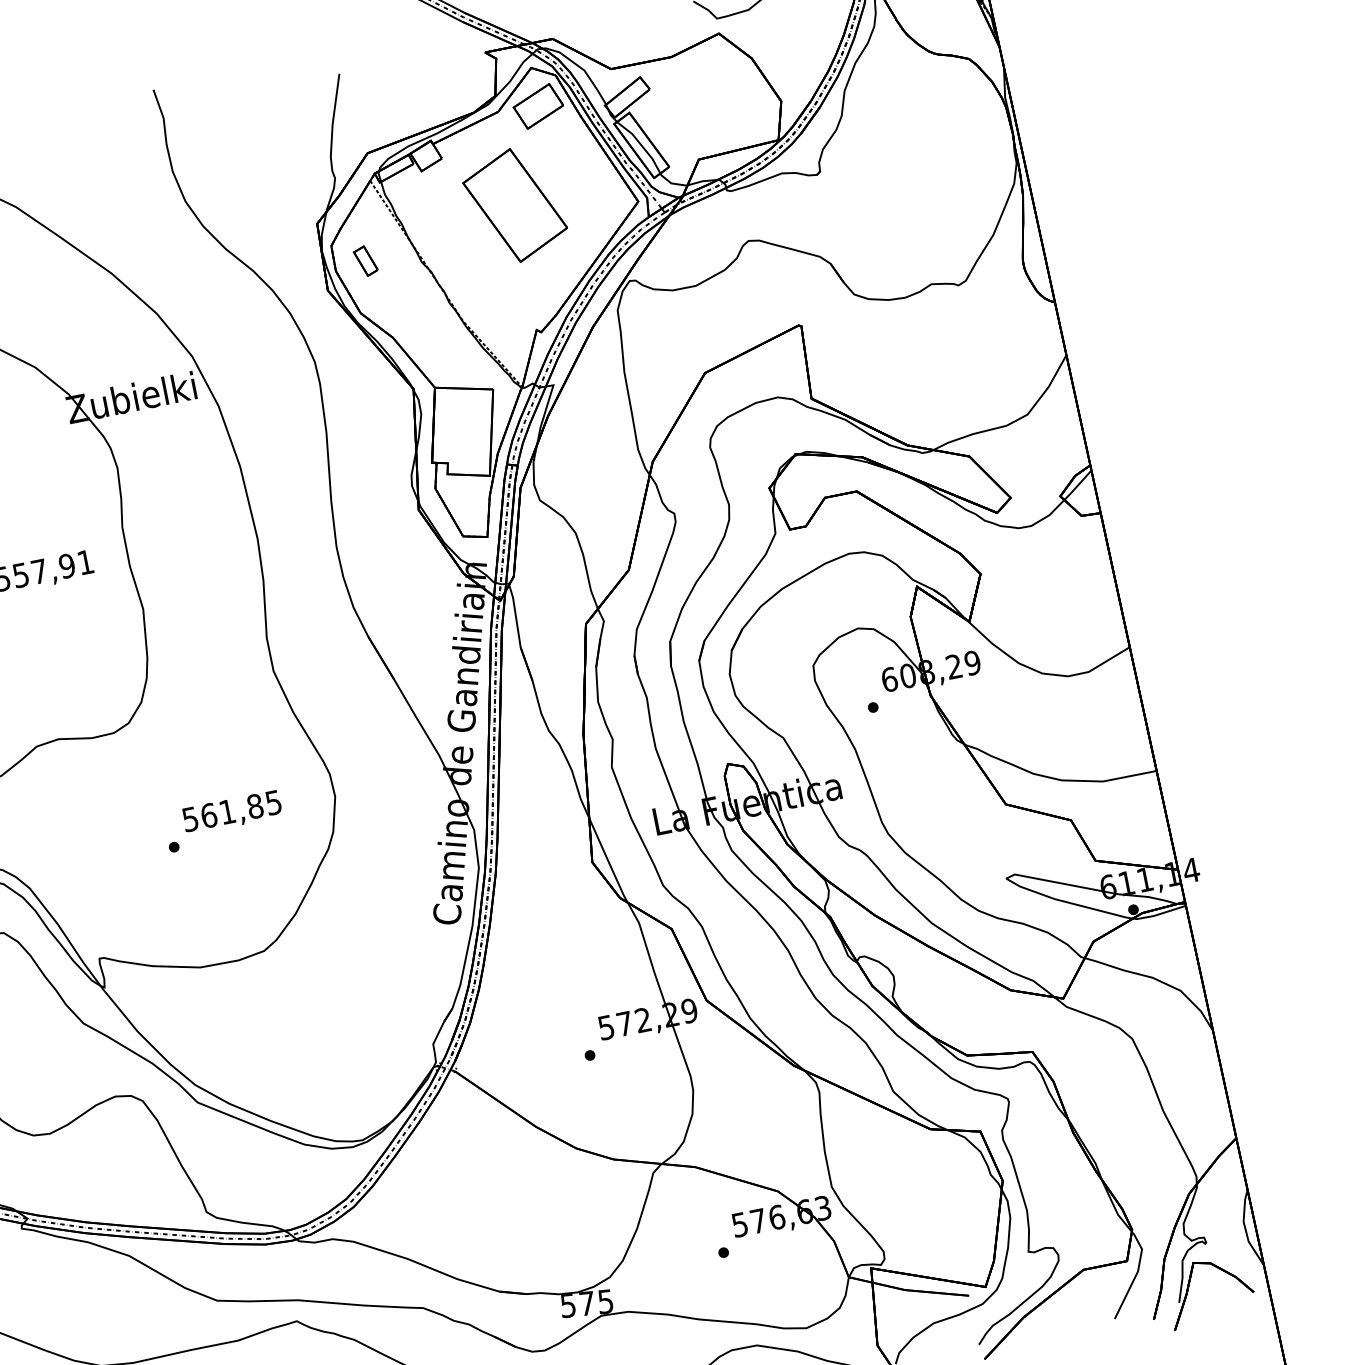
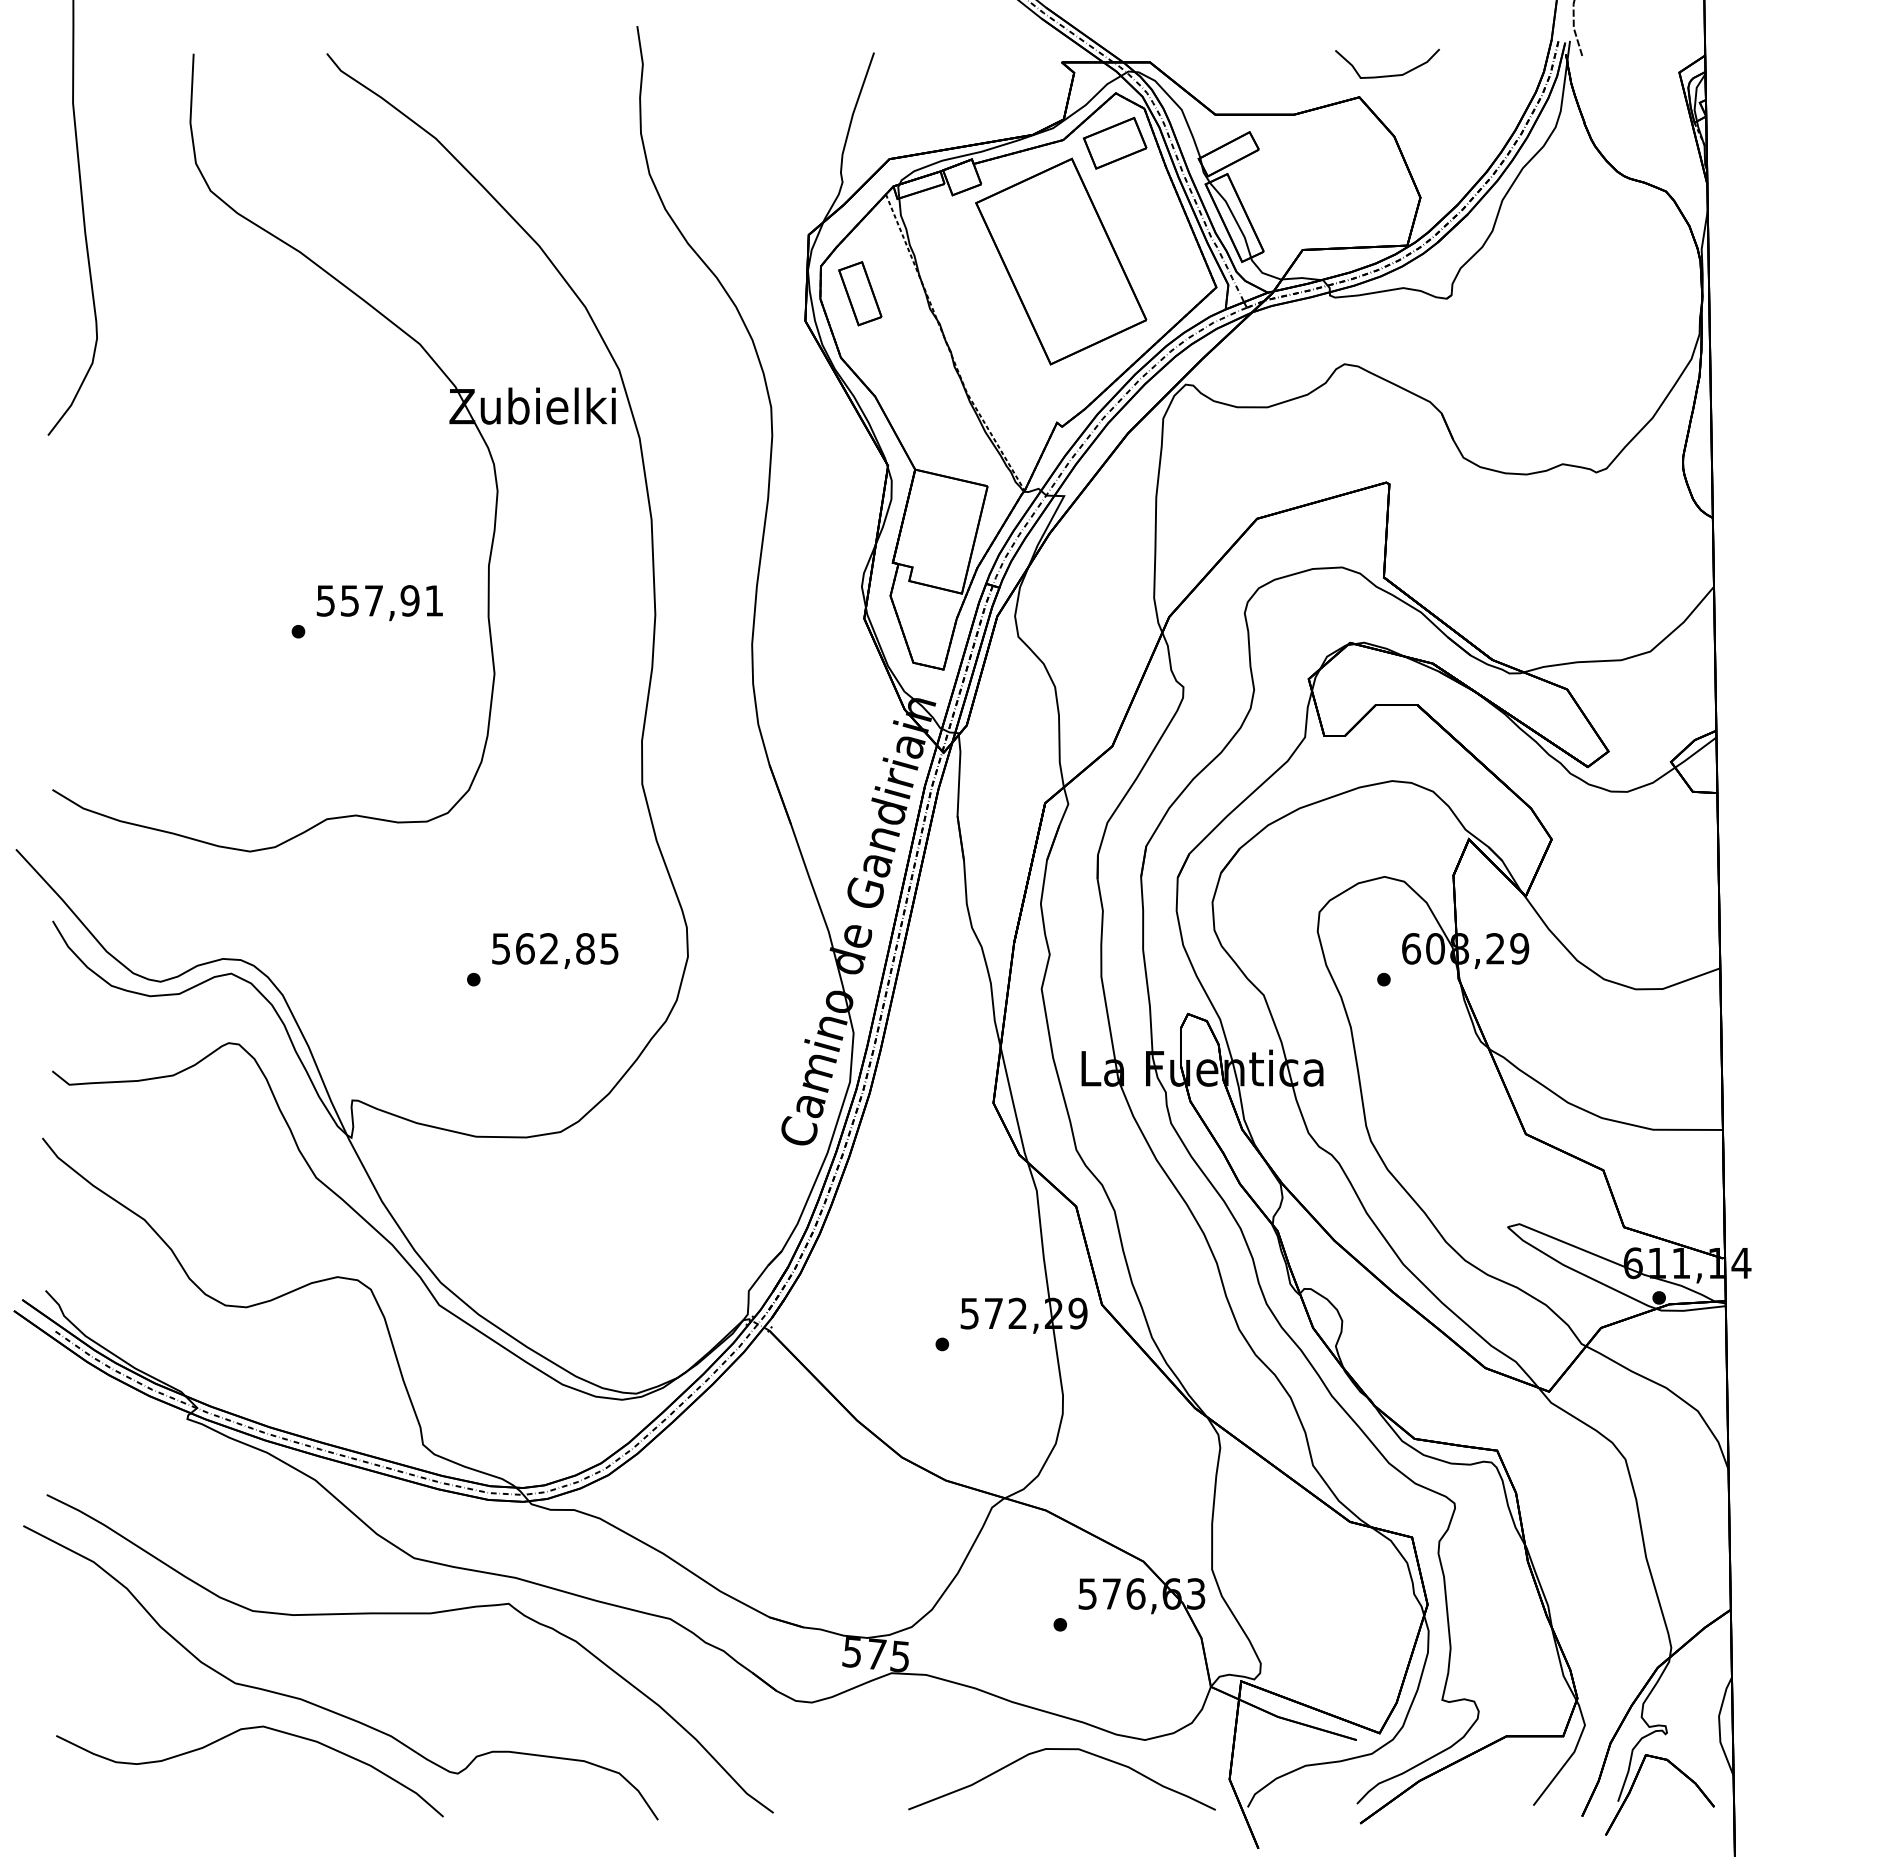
part: (515, 205) -> (1061, 261), size x1.43
part: (365, 260) -> (860, 293), size x1.67
text: (226, 811) -> (548, 948), 561,85 -> 562,85

